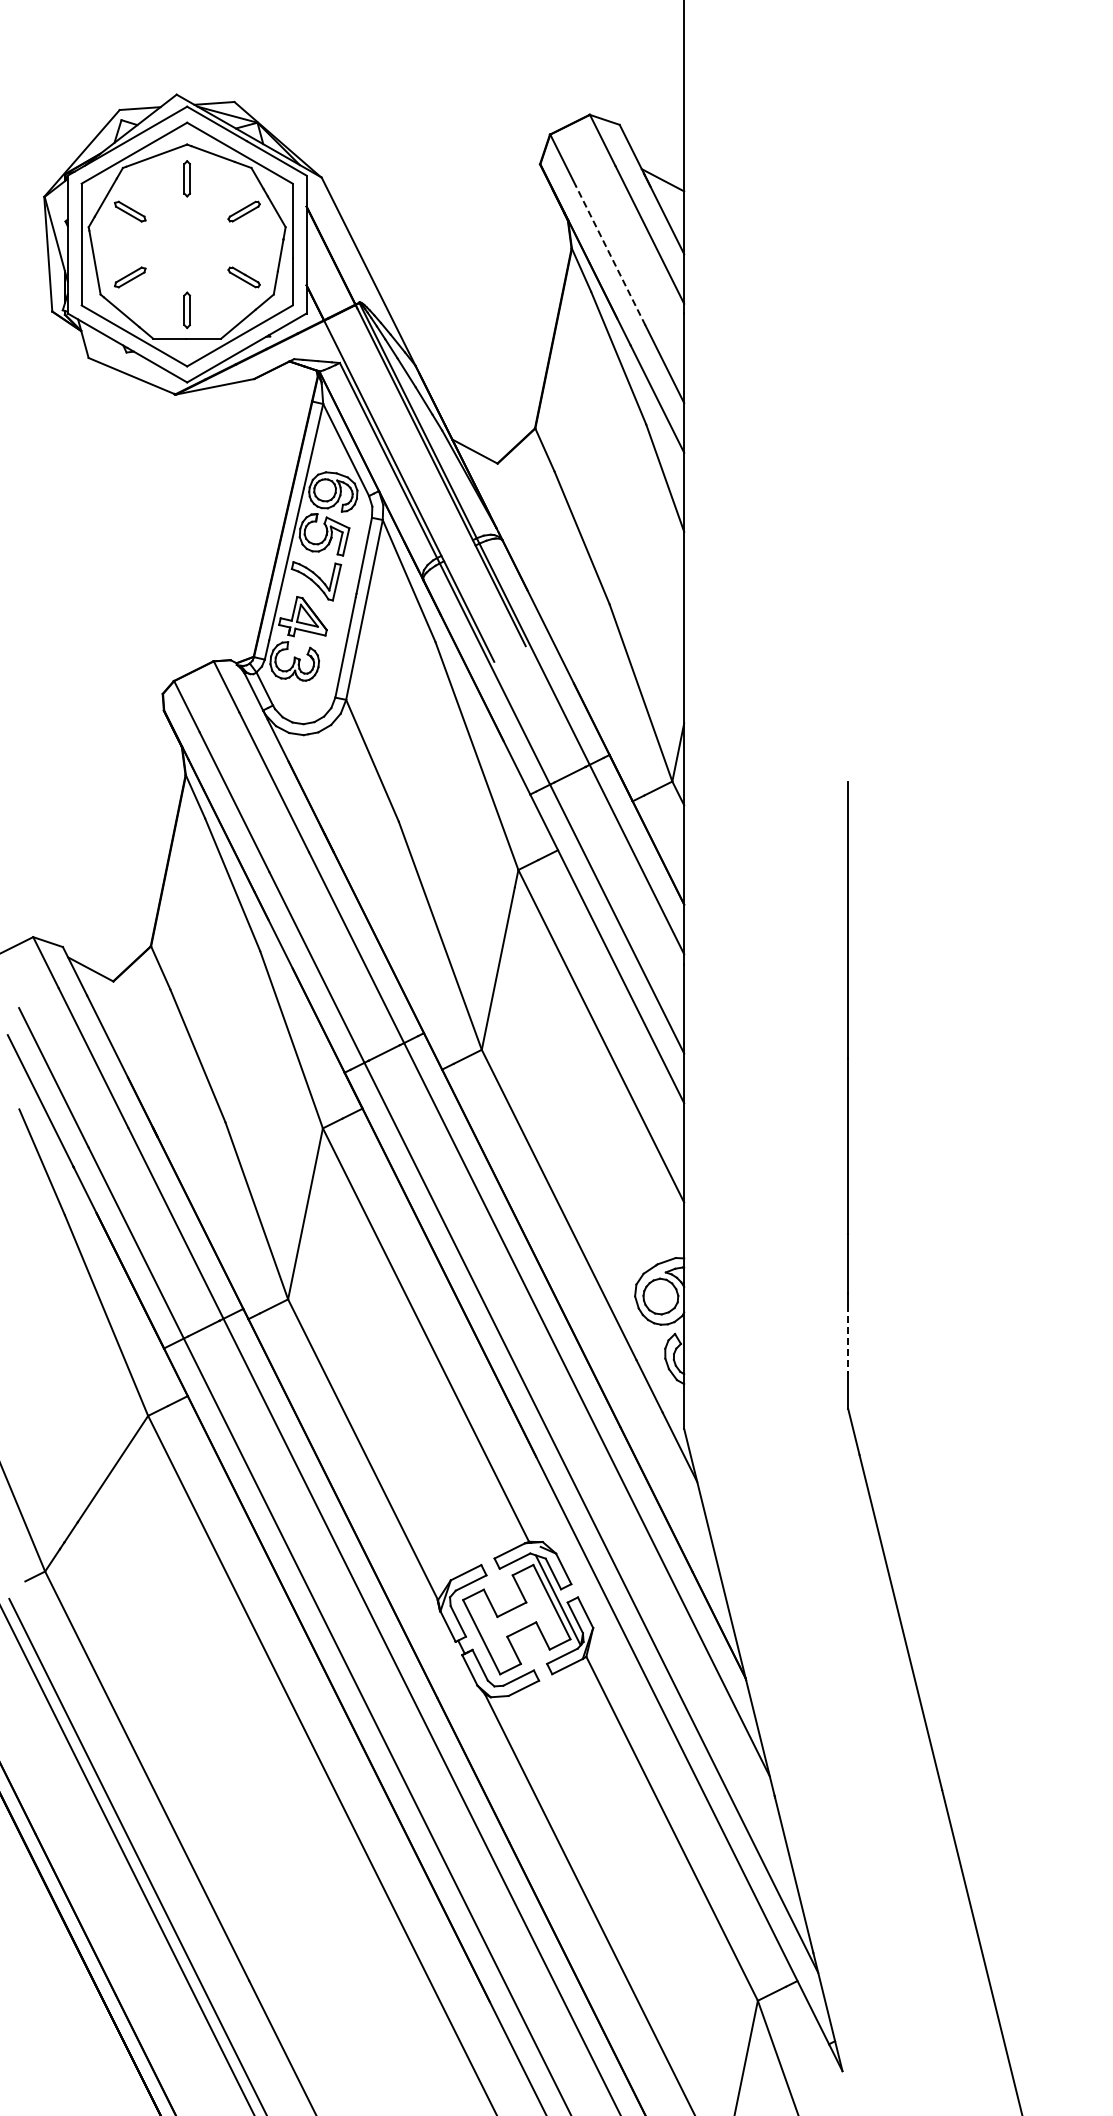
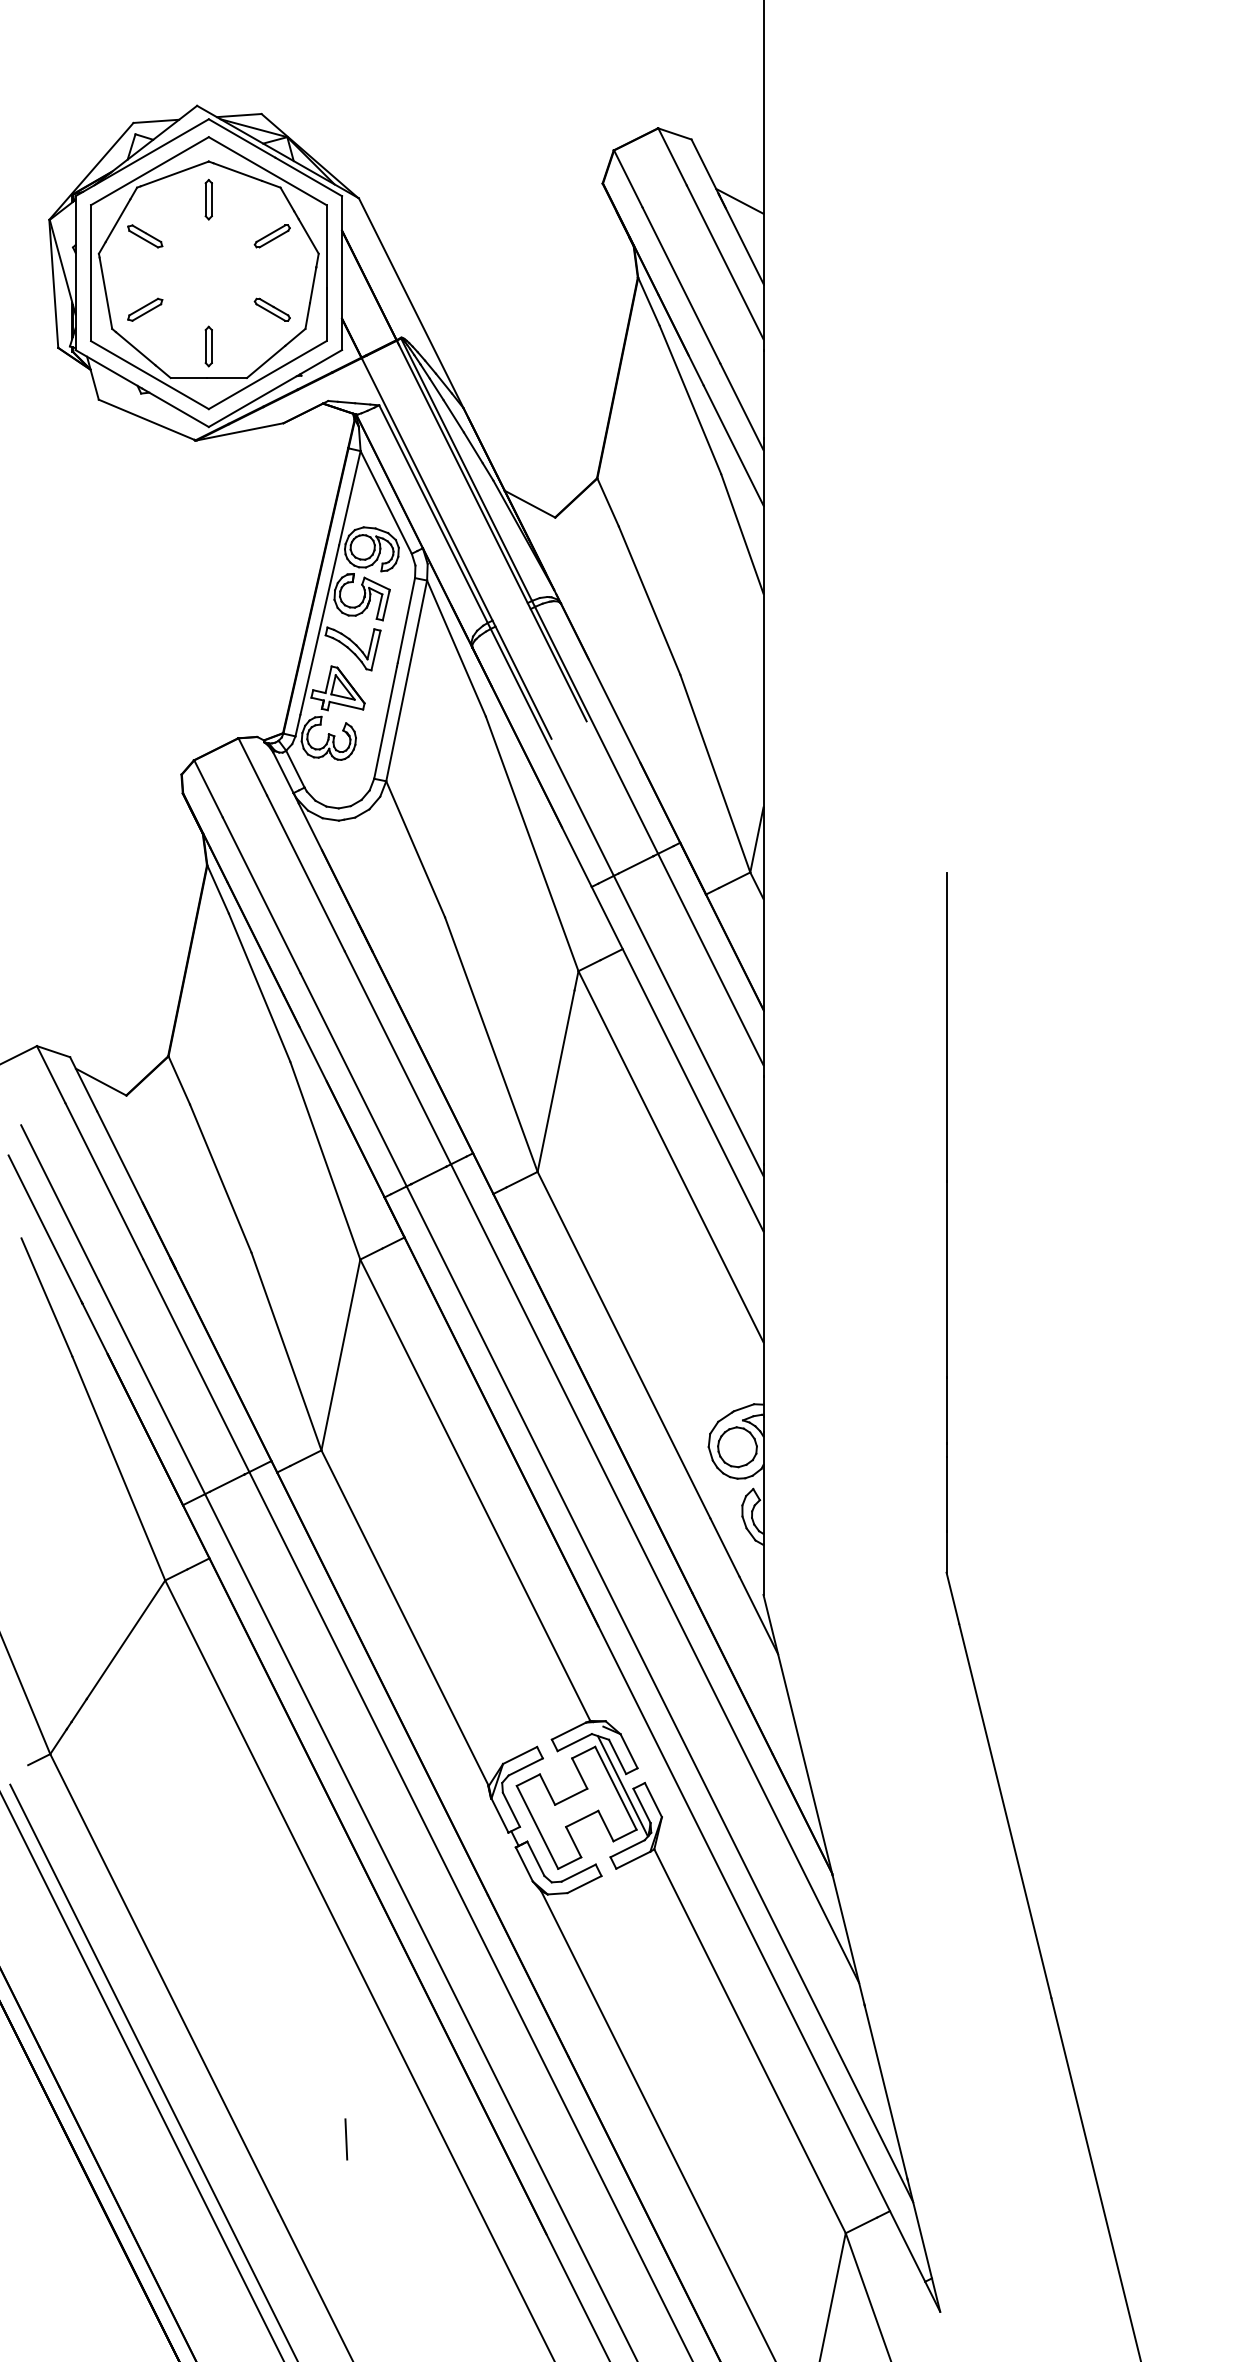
line: (610, 255) -> (681, 285), dashed -> solid
line: (848, 1338) -> (946, 1494), dashed -> solid
line: (310, 1916) -> (346, 2139), added

